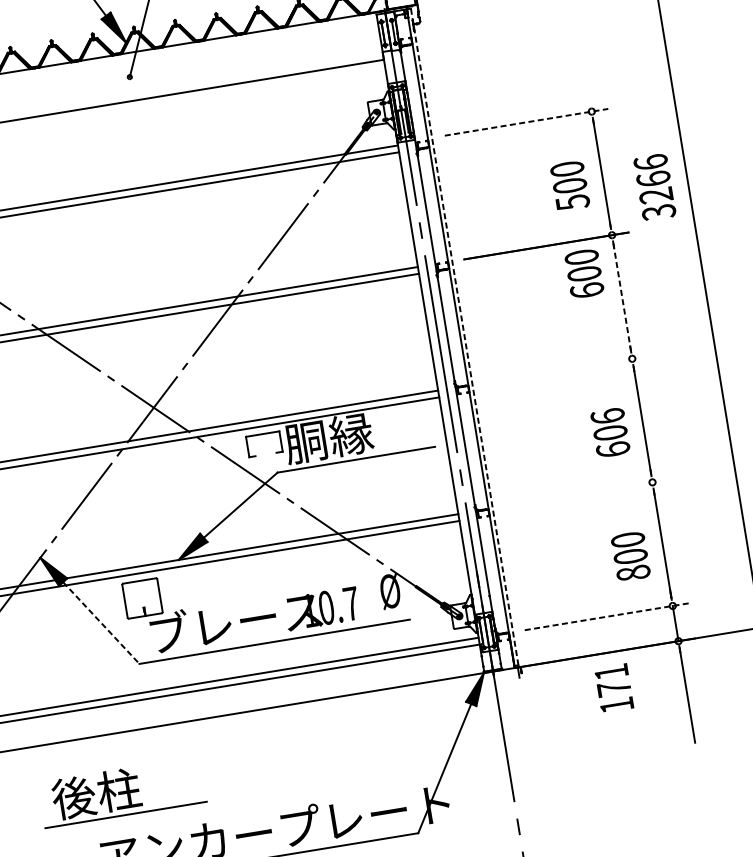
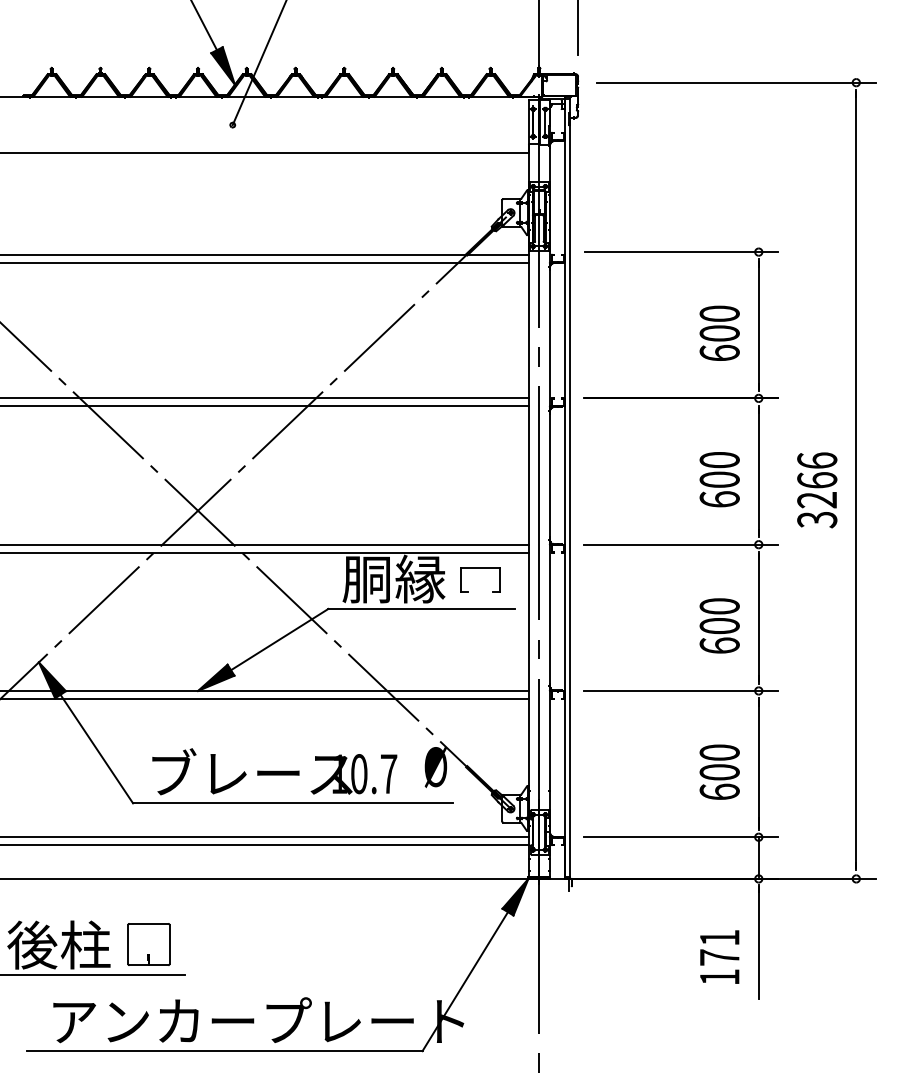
line: (526, 122) -> (681, 252), dashed -> solid
text: (655, 187) -> (817, 490), moved
text: (572, 201) -> (719, 352), 500 -> 600
text: (584, 273) -> (719, 479), moved
line: (622, 297) -> (758, 472), dashed -> solid
line: (464, 336) -> (569, 487), dashed -> solid
line: (566, 369) -> (680, 544), added
text: (607, 416) -> (719, 606), 606 -> 600
part: (262, 434) -> (480, 568), moved
line: (586, 492) -> (680, 690), added
text: (633, 572) -> (719, 791), 800 -> 600
part: (142, 598) -> (148, 944), moved
line: (607, 616) -> (681, 837), dashed -> solid
line: (101, 623) -> (97, 749), dashed -> solid
text: (613, 687) -> (719, 956), moved

